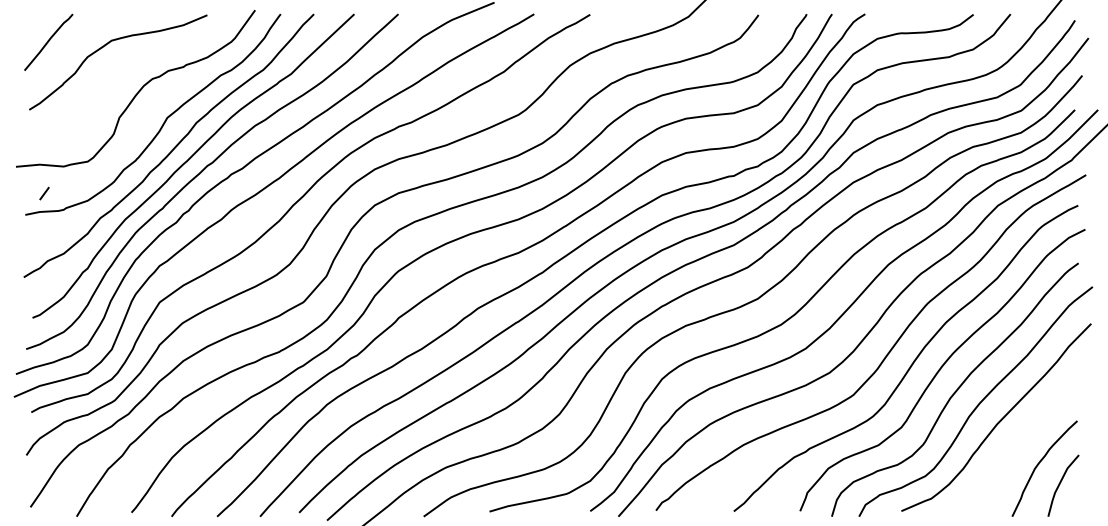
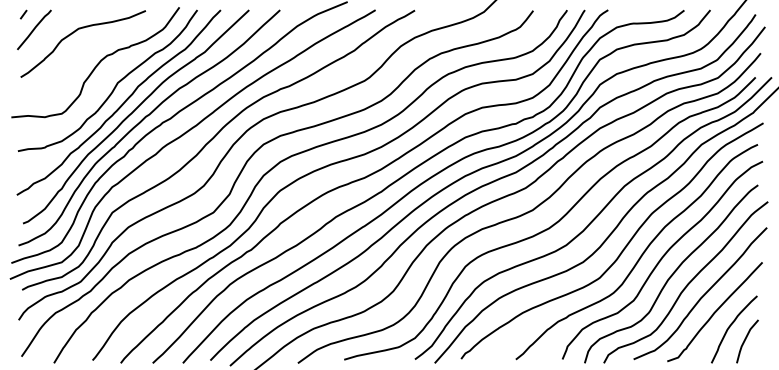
line: (44, 193) -> (23, 14), moved
curve: (1017, 443) -> (715, 311), added

